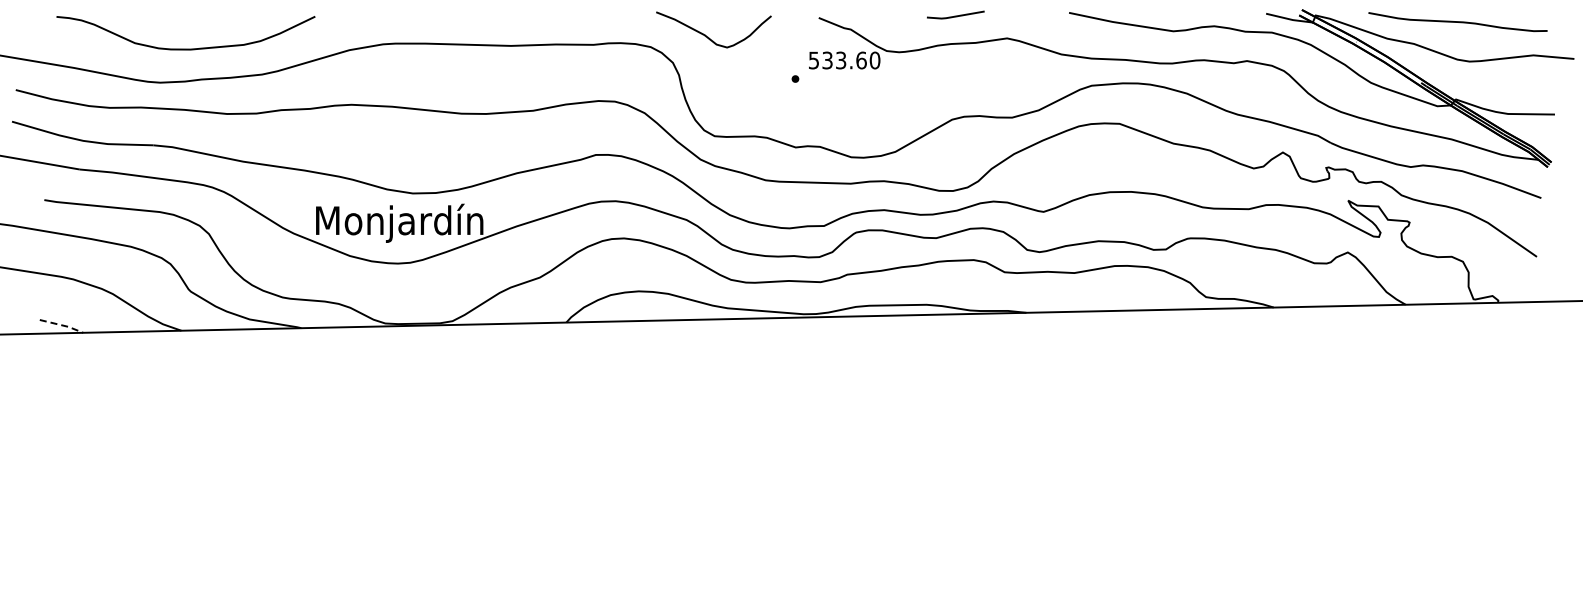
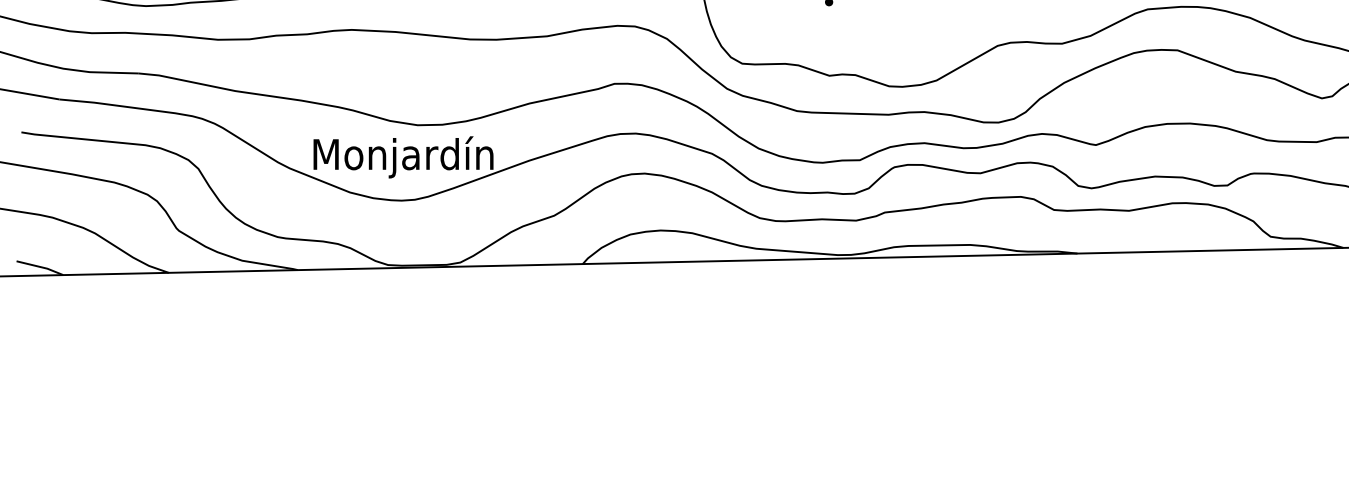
line: (62, 325) -> (40, 267), dashed -> solid

